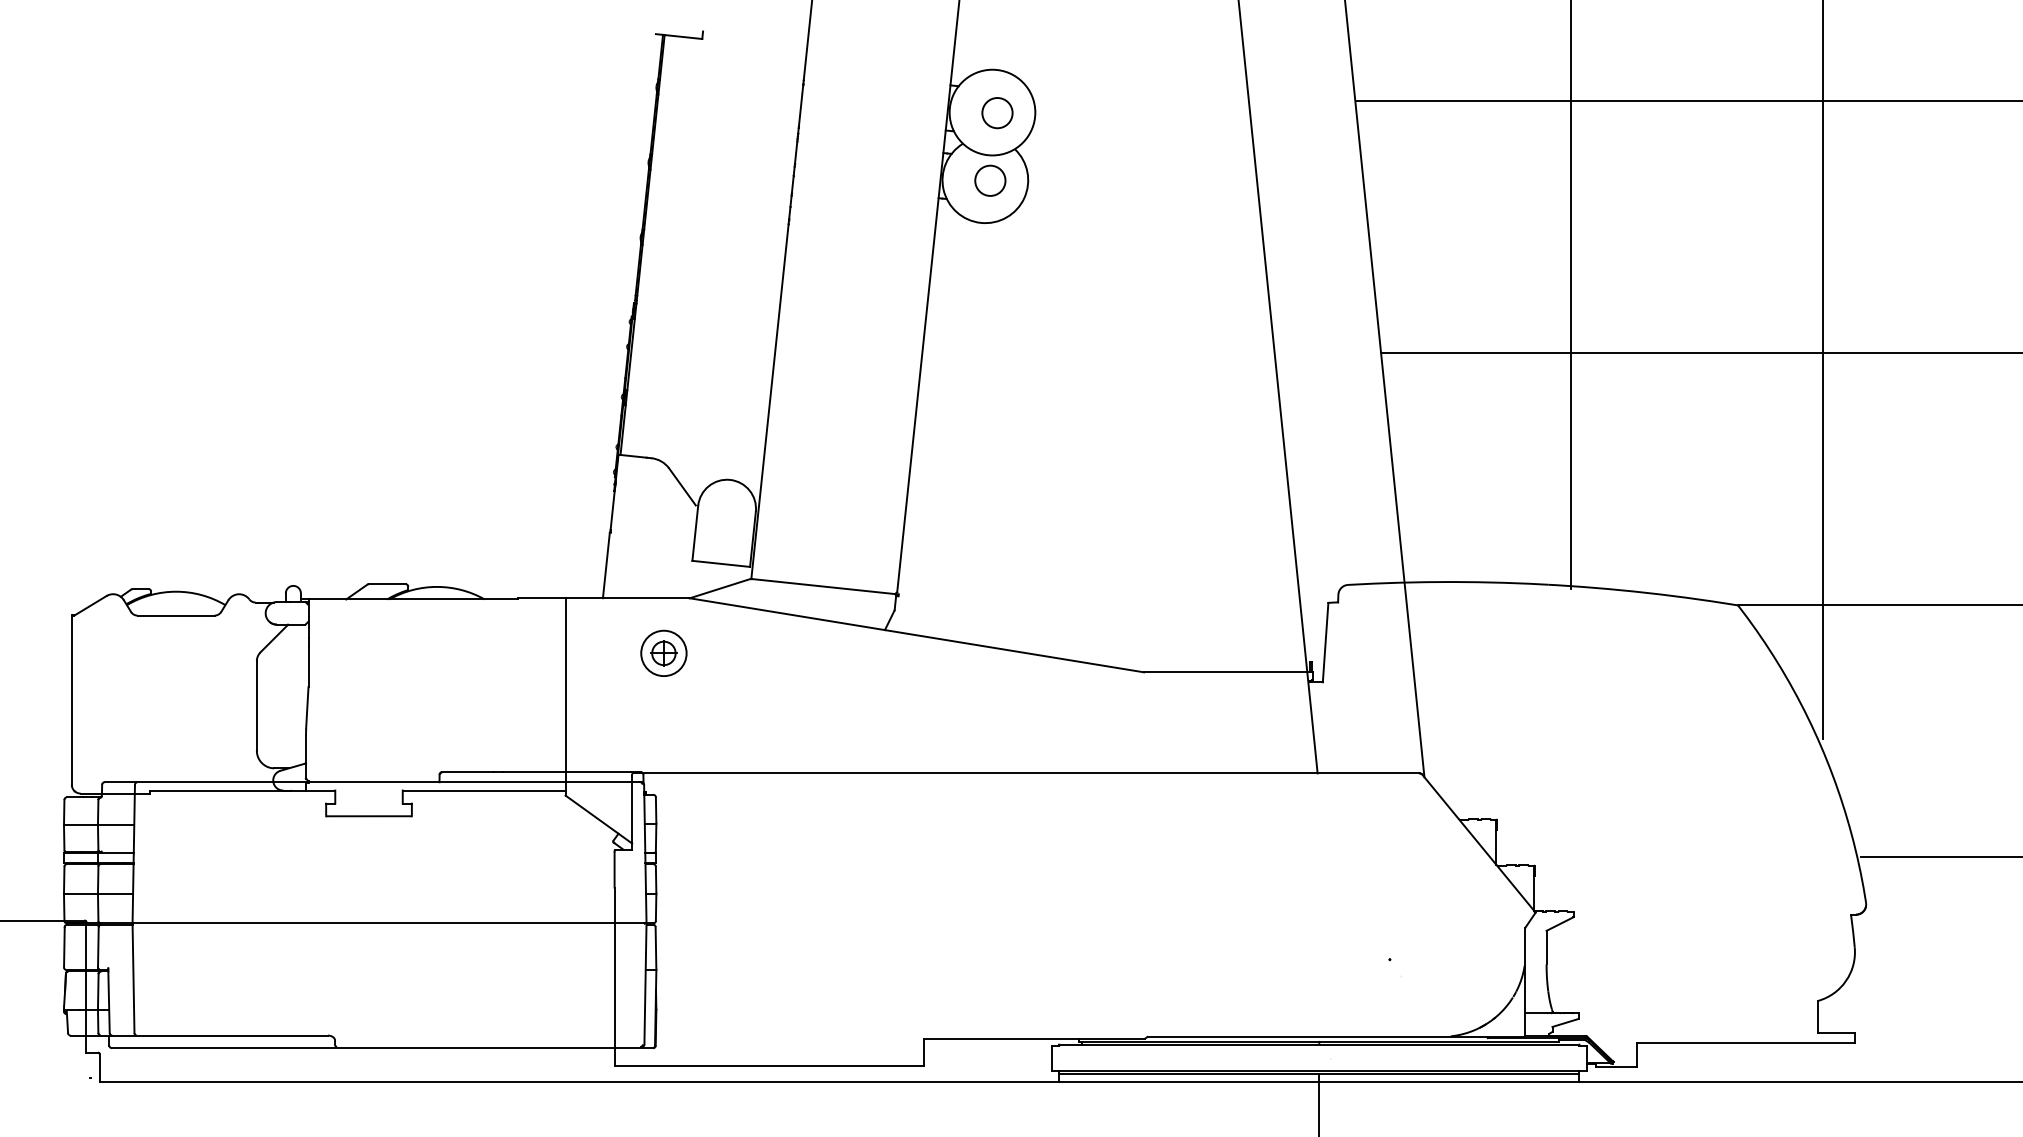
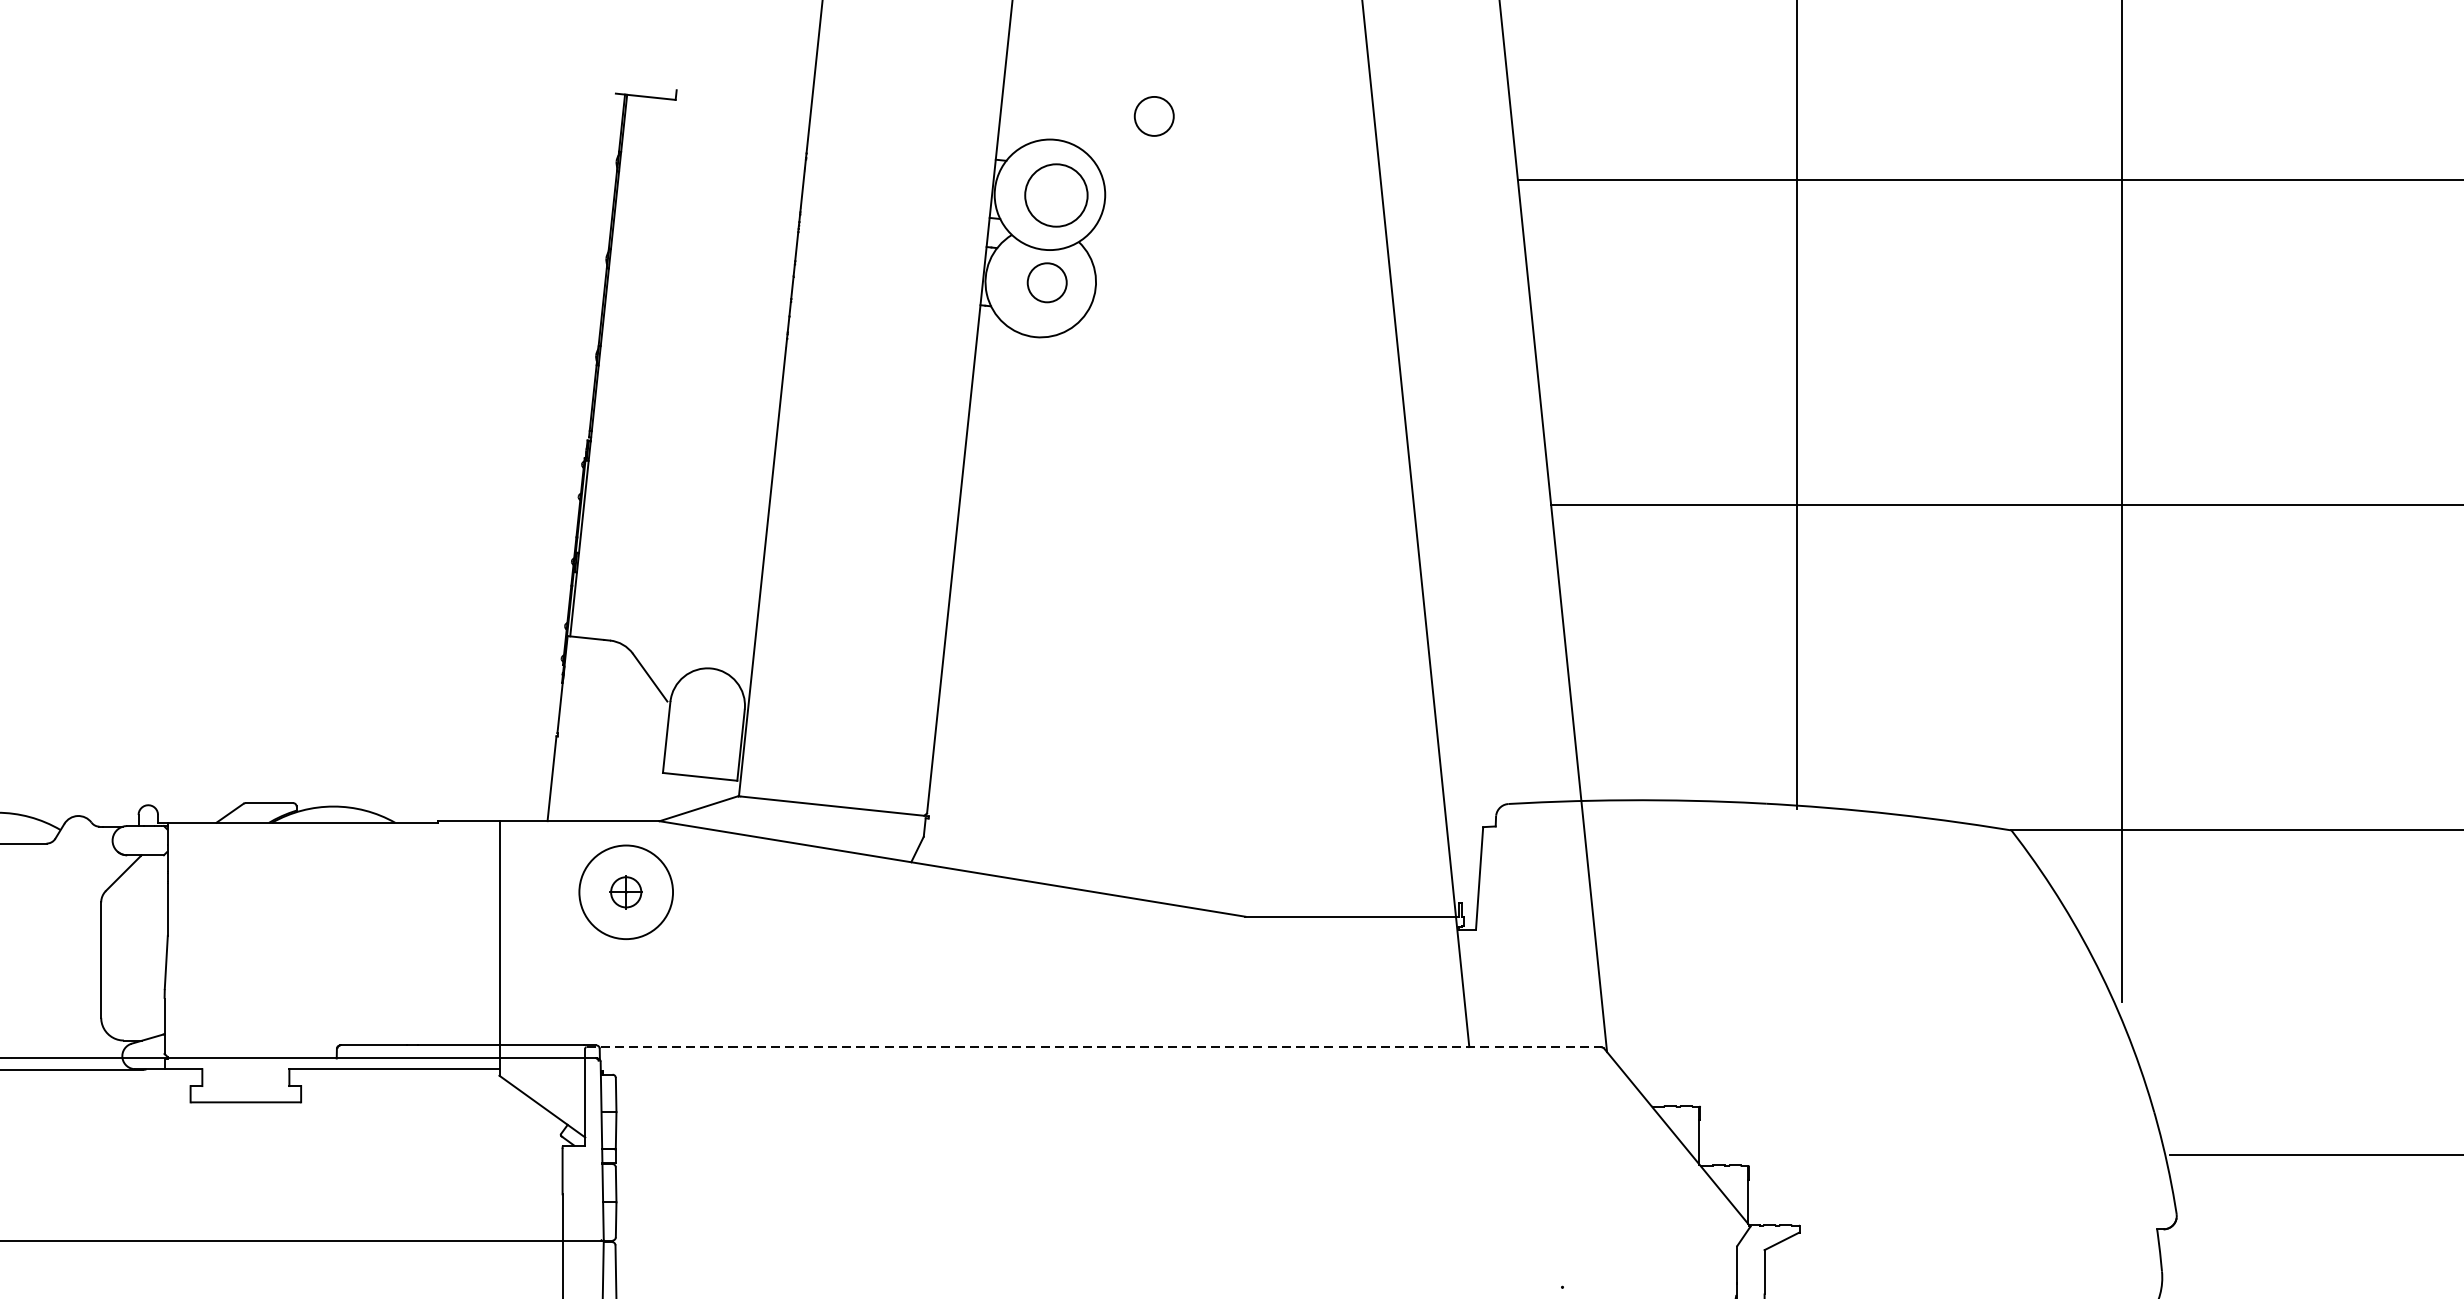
circle: (1073, 51) -> (1154, 116), added
circle: (997, 113) -> (1056, 195), size x1.6
circle: (663, 653) -> (625, 892), size x1.6
line: (1026, 773) -> (1093, 1047), solid -> dashed

